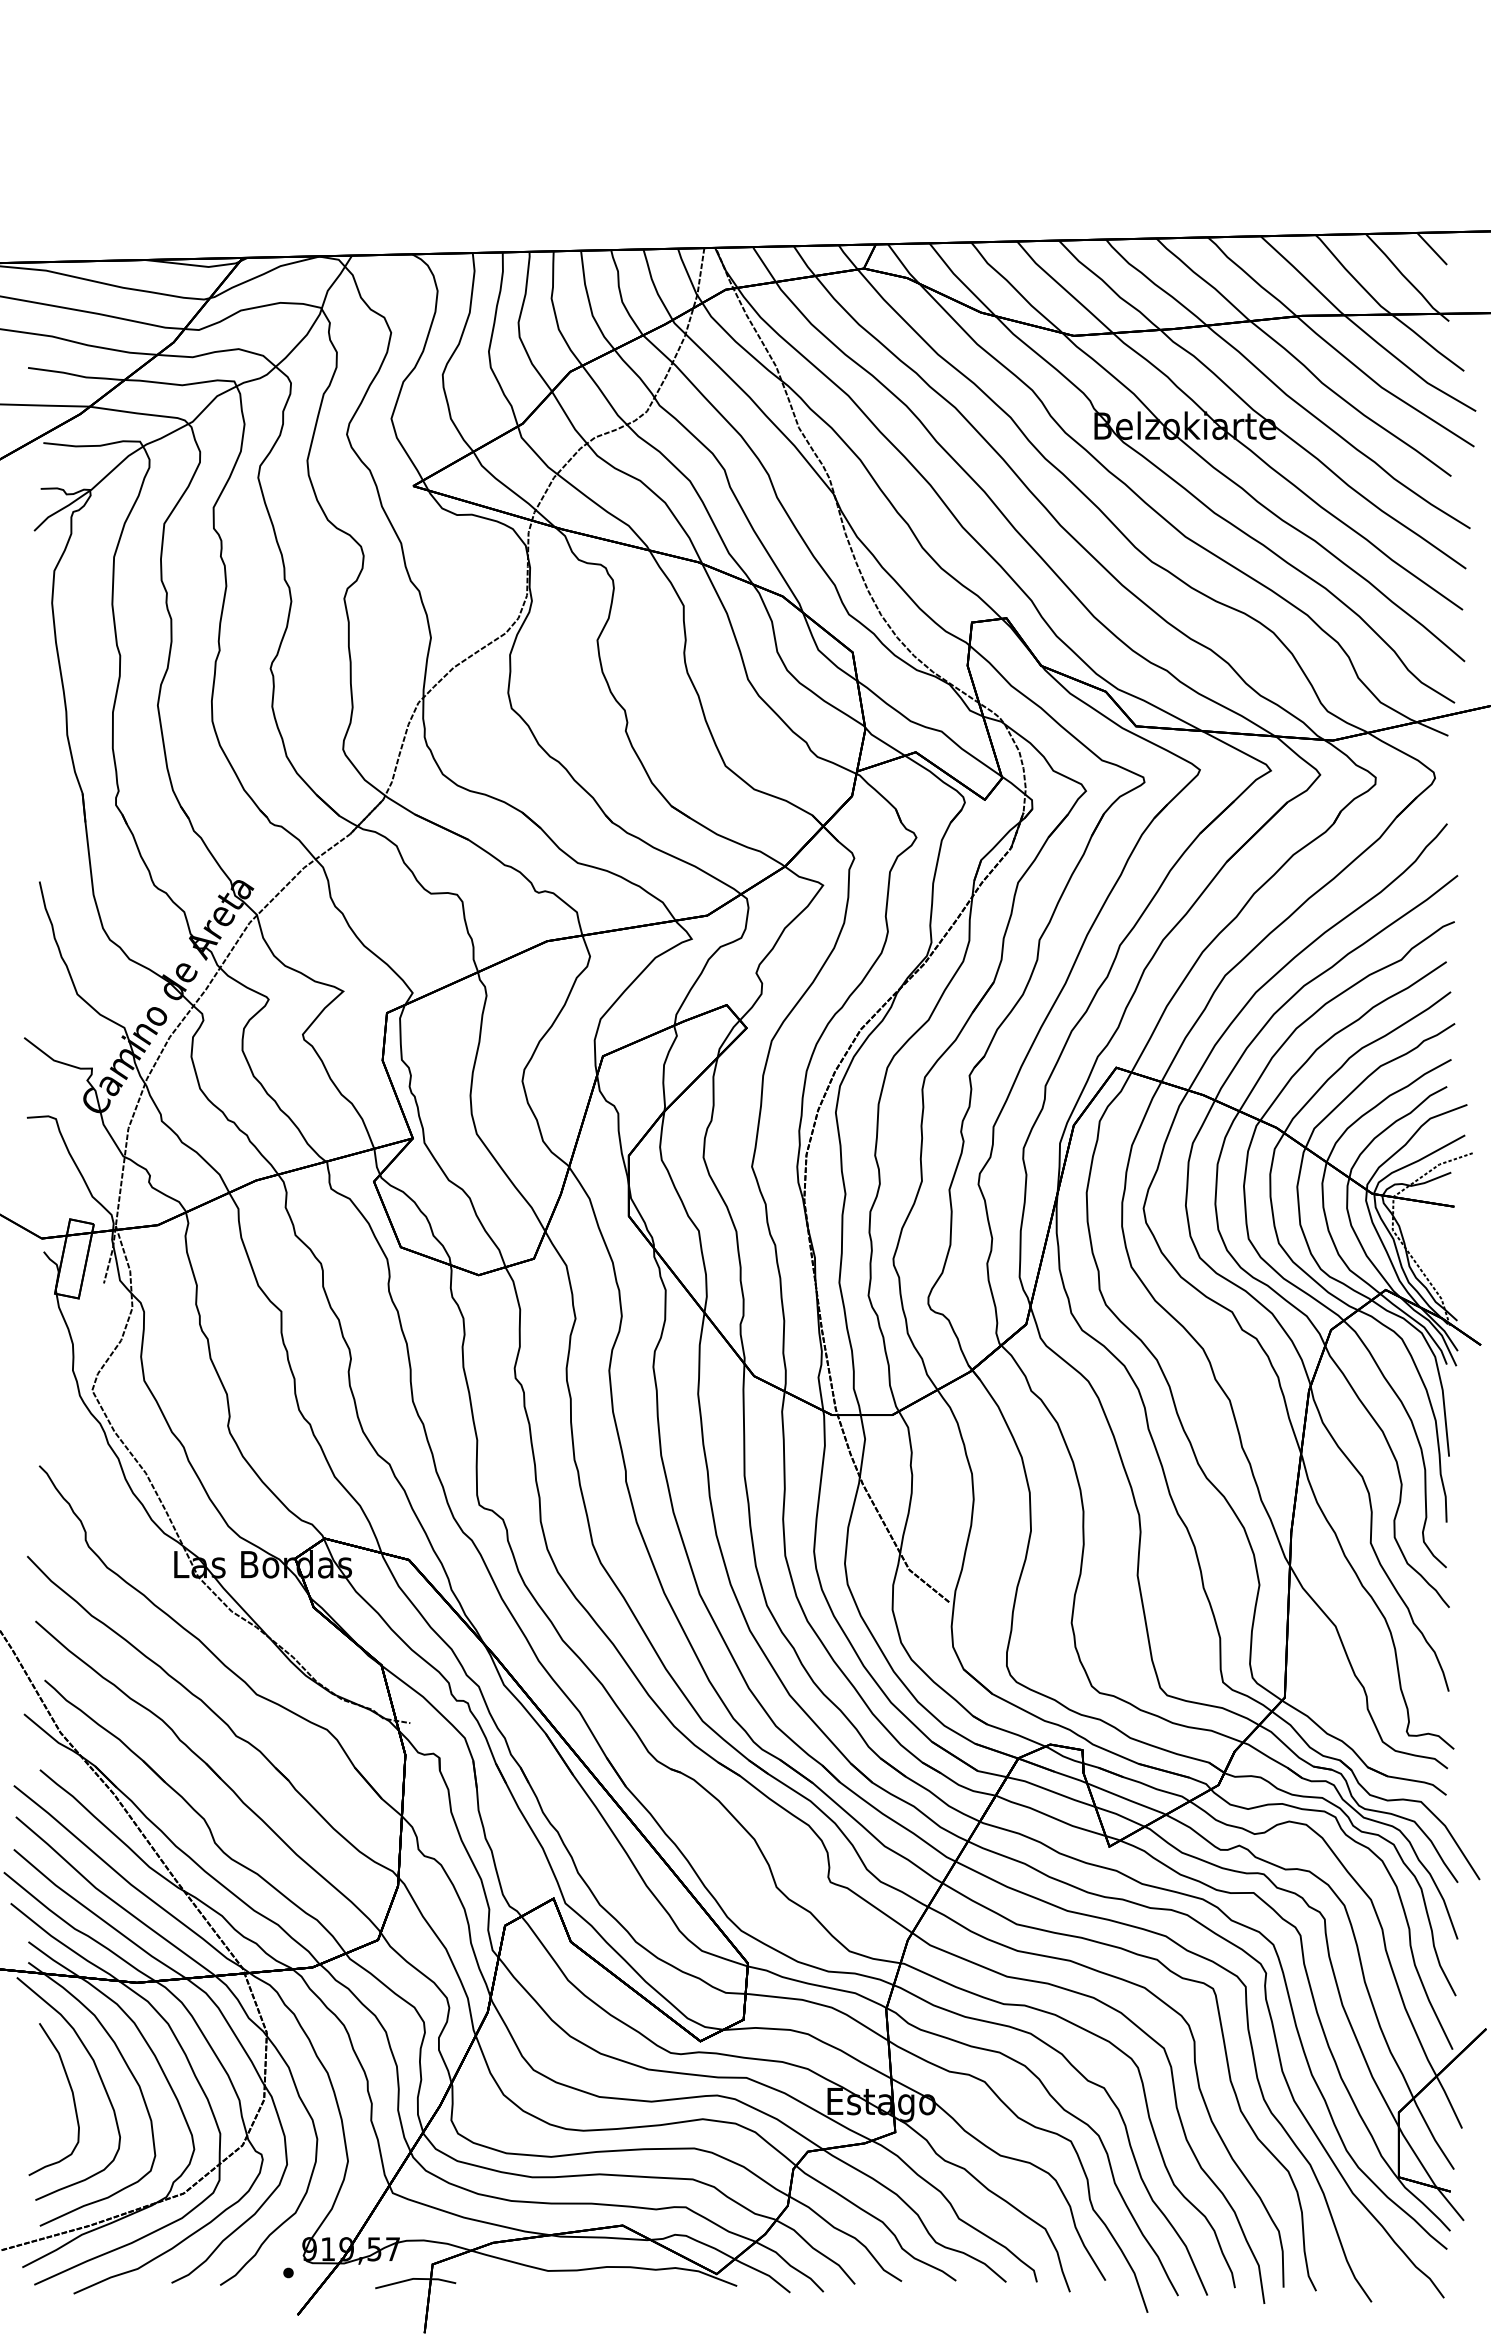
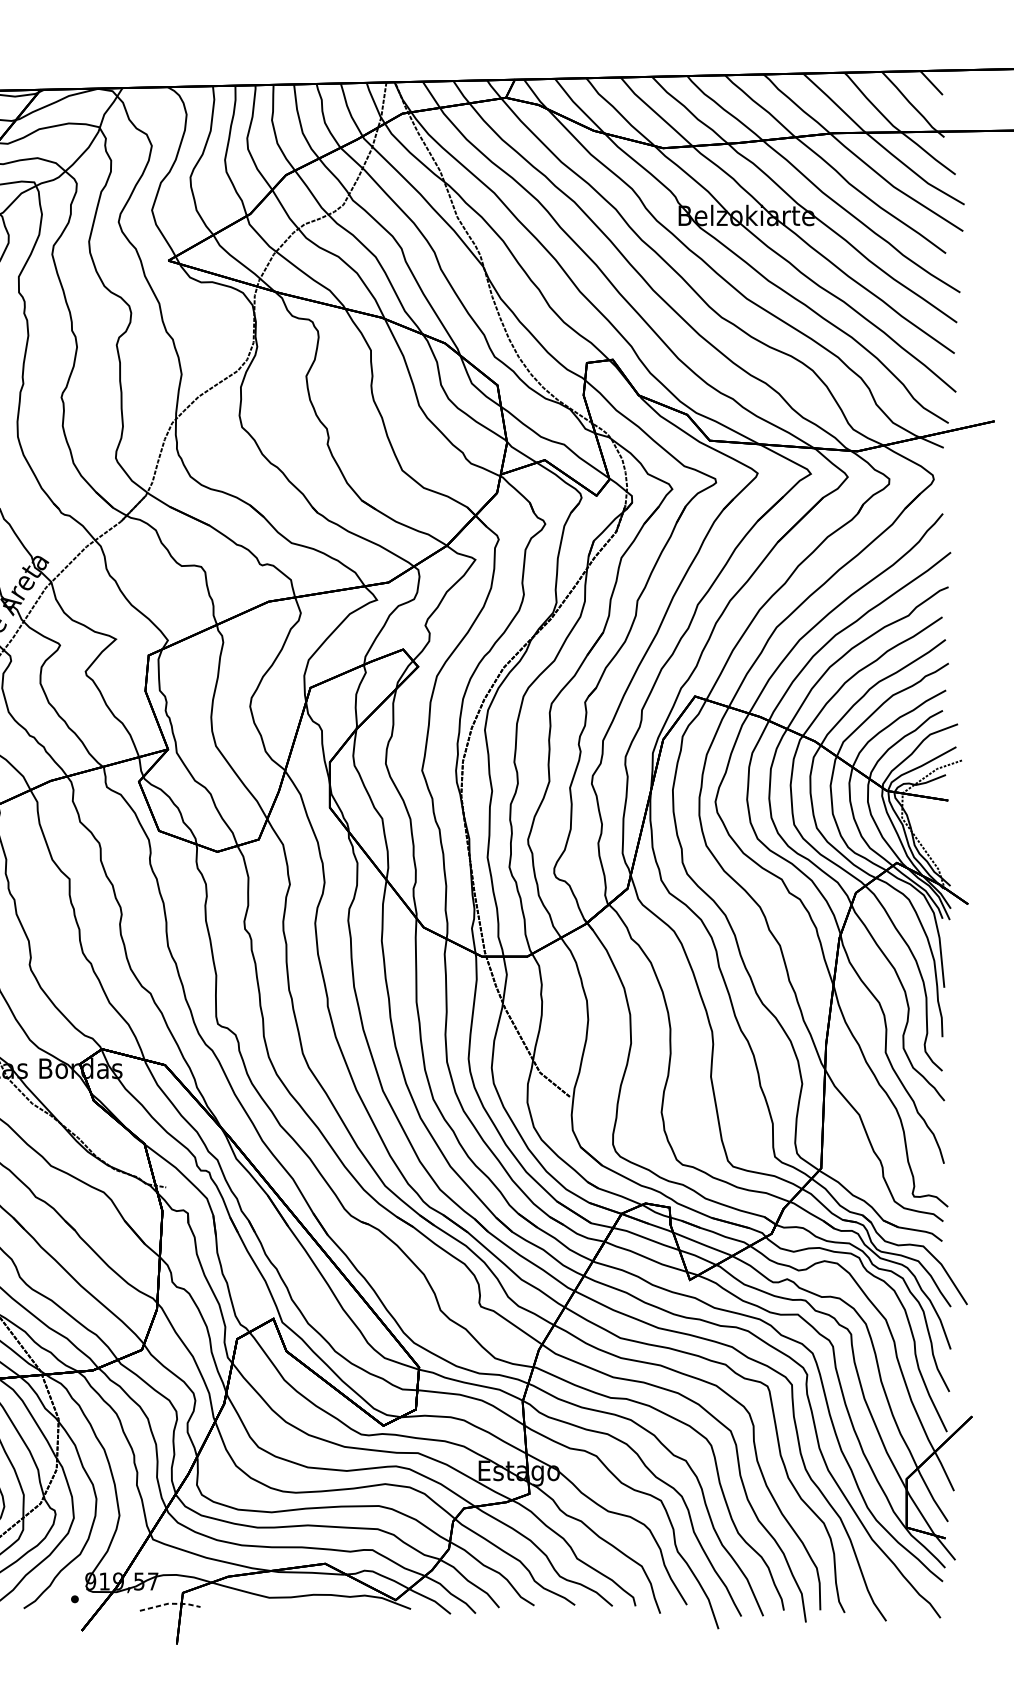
line: (416, 2278) -> (170, 1603), solid -> dashed

